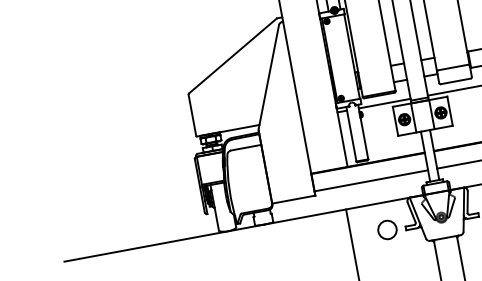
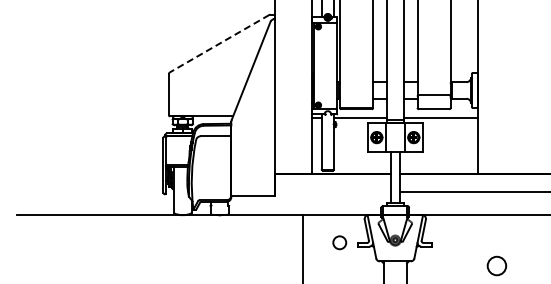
line: (232, 55) -> (219, 43), solid -> dashed
line: (370, 180) -> (332, 191), removed
circle: (387, 229) -> (339, 242), size x0.7

